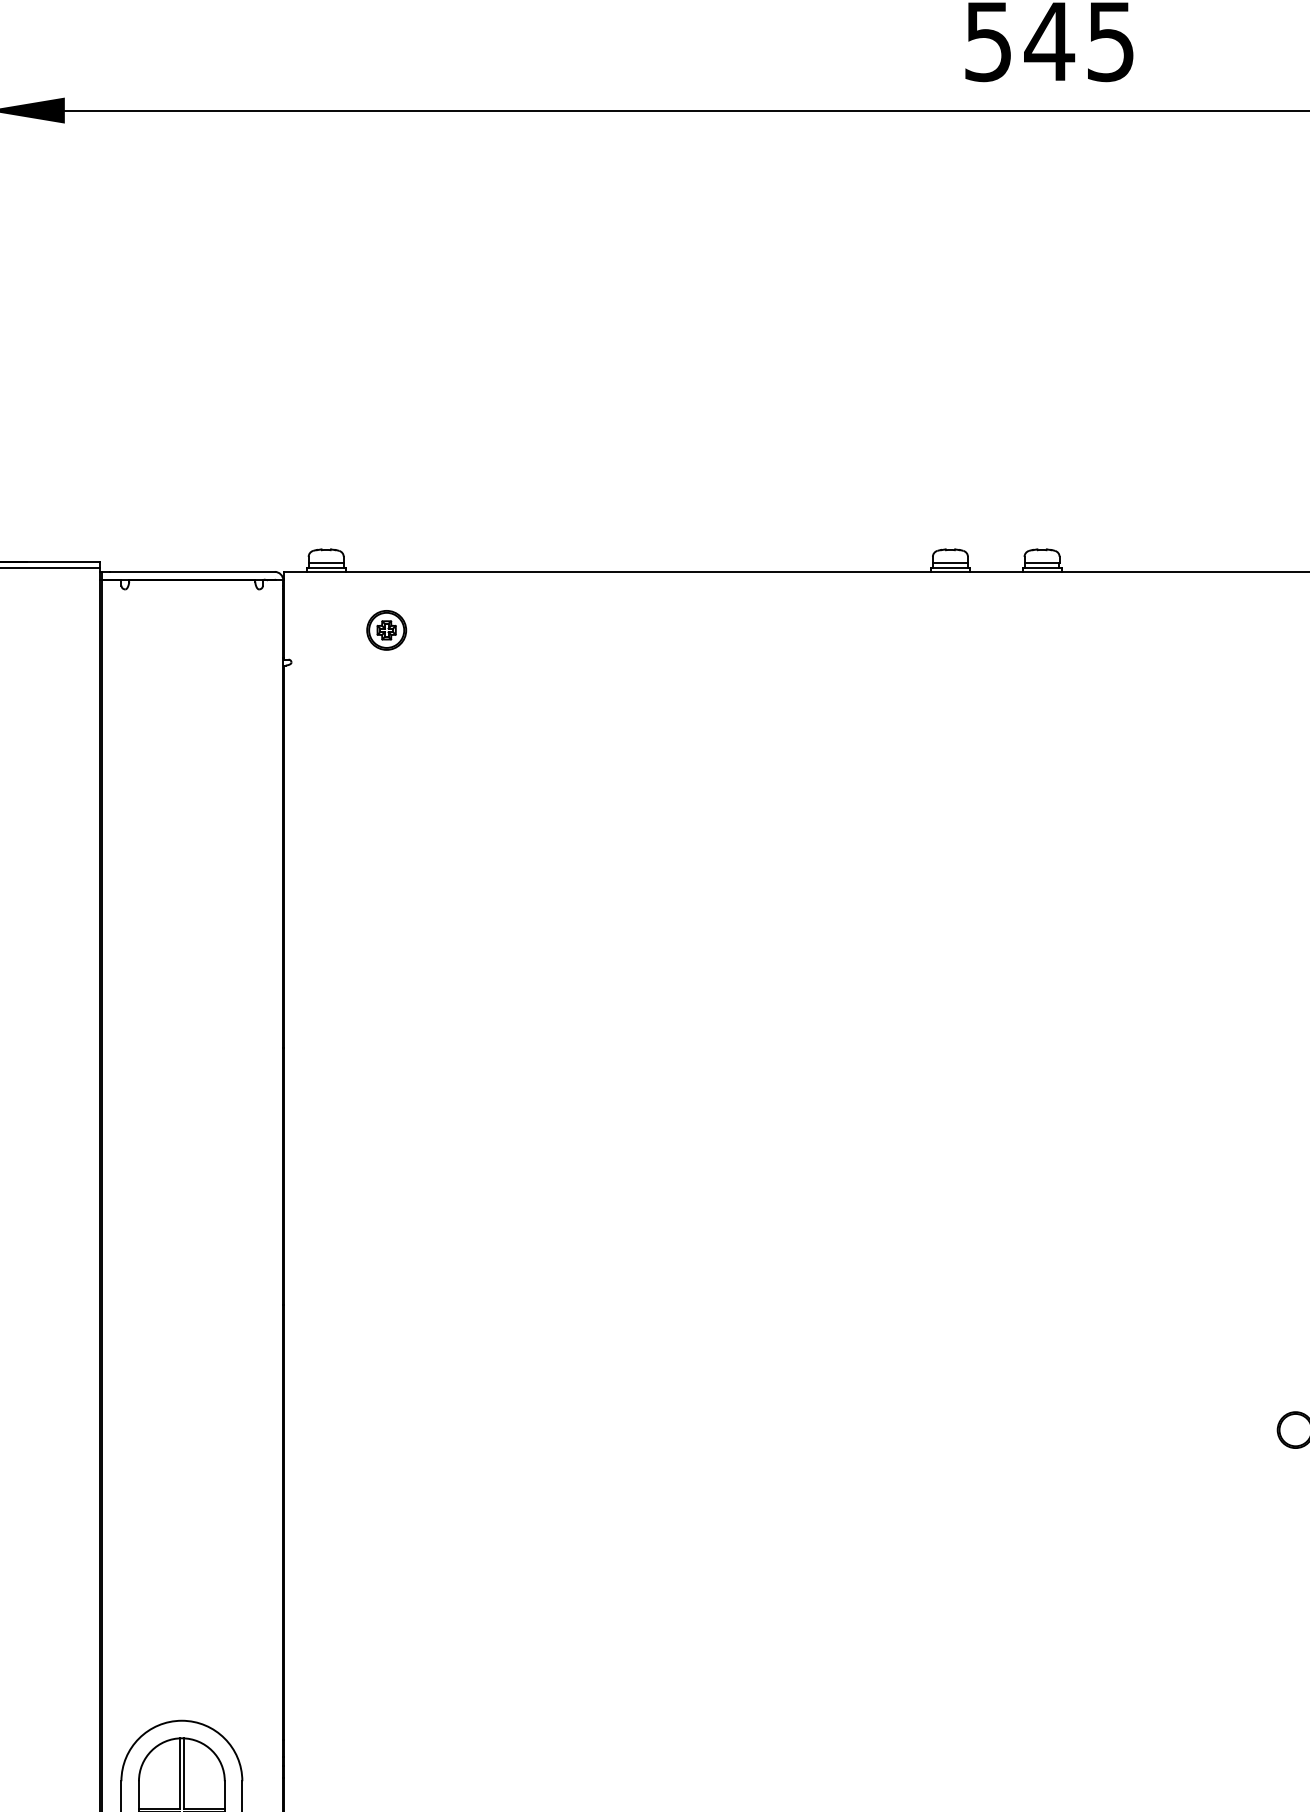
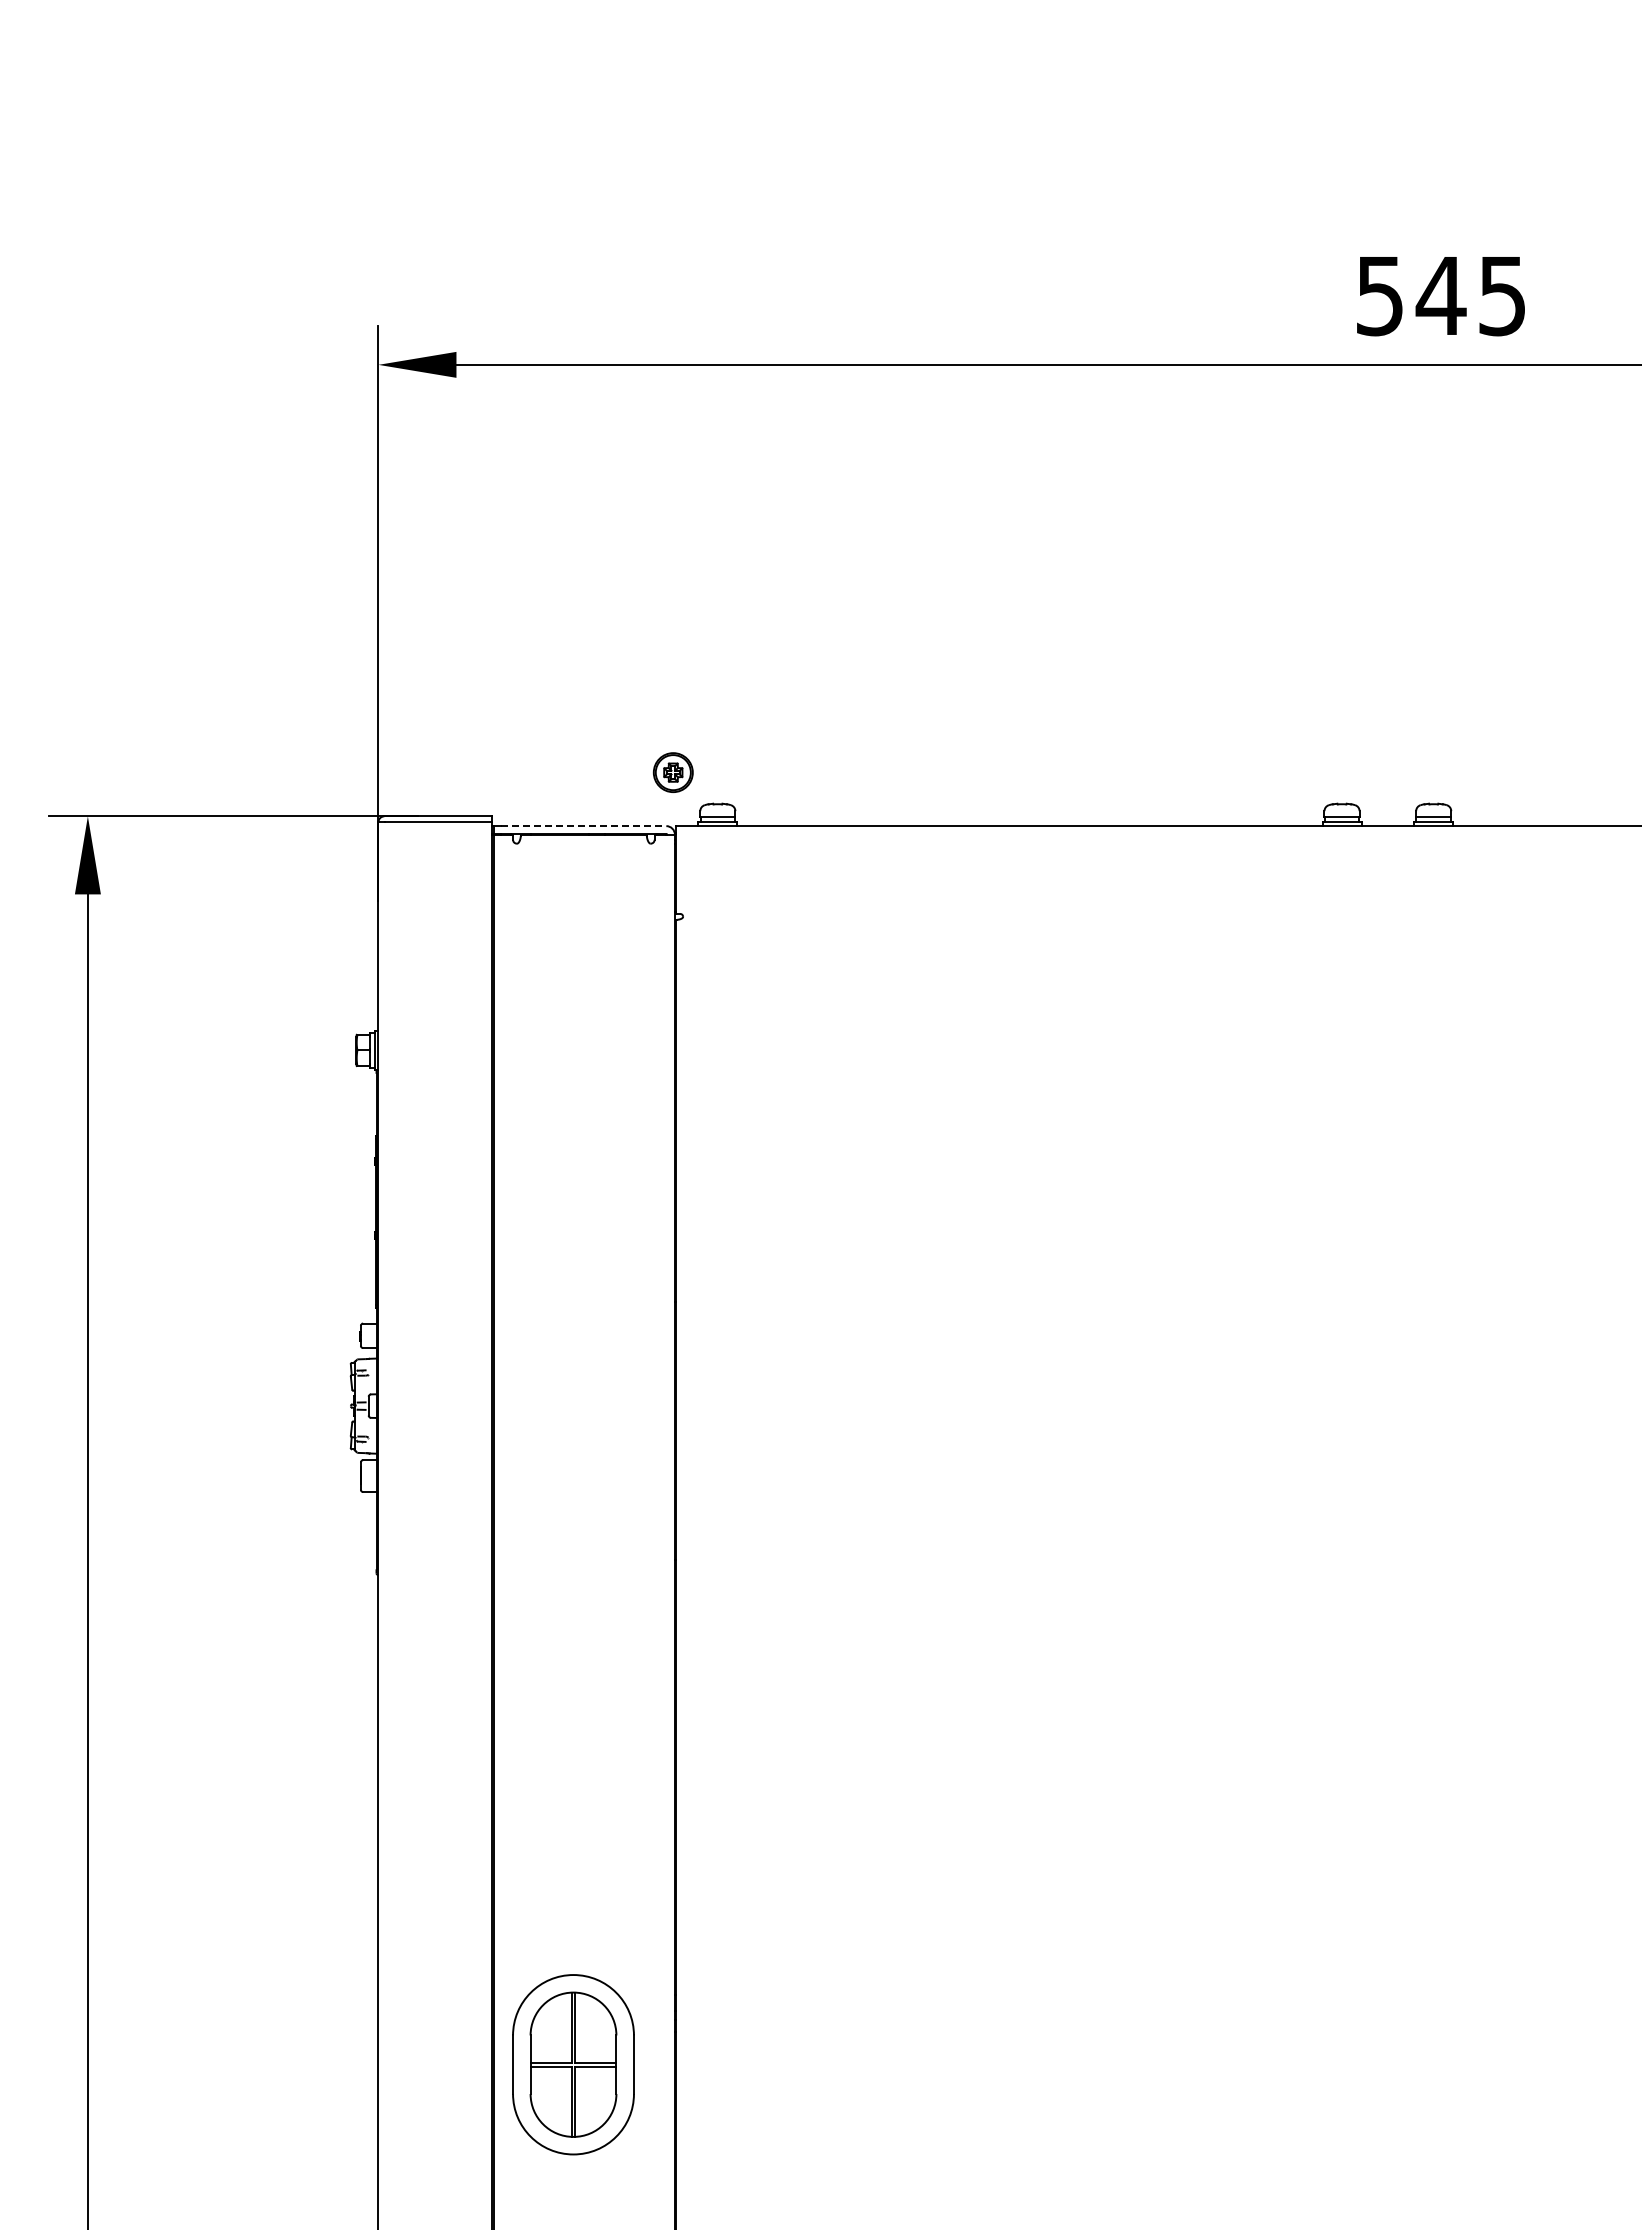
line: (191, 572) -> (583, 826), solid -> dashed
part: (385, 630) -> (672, 772), moved

